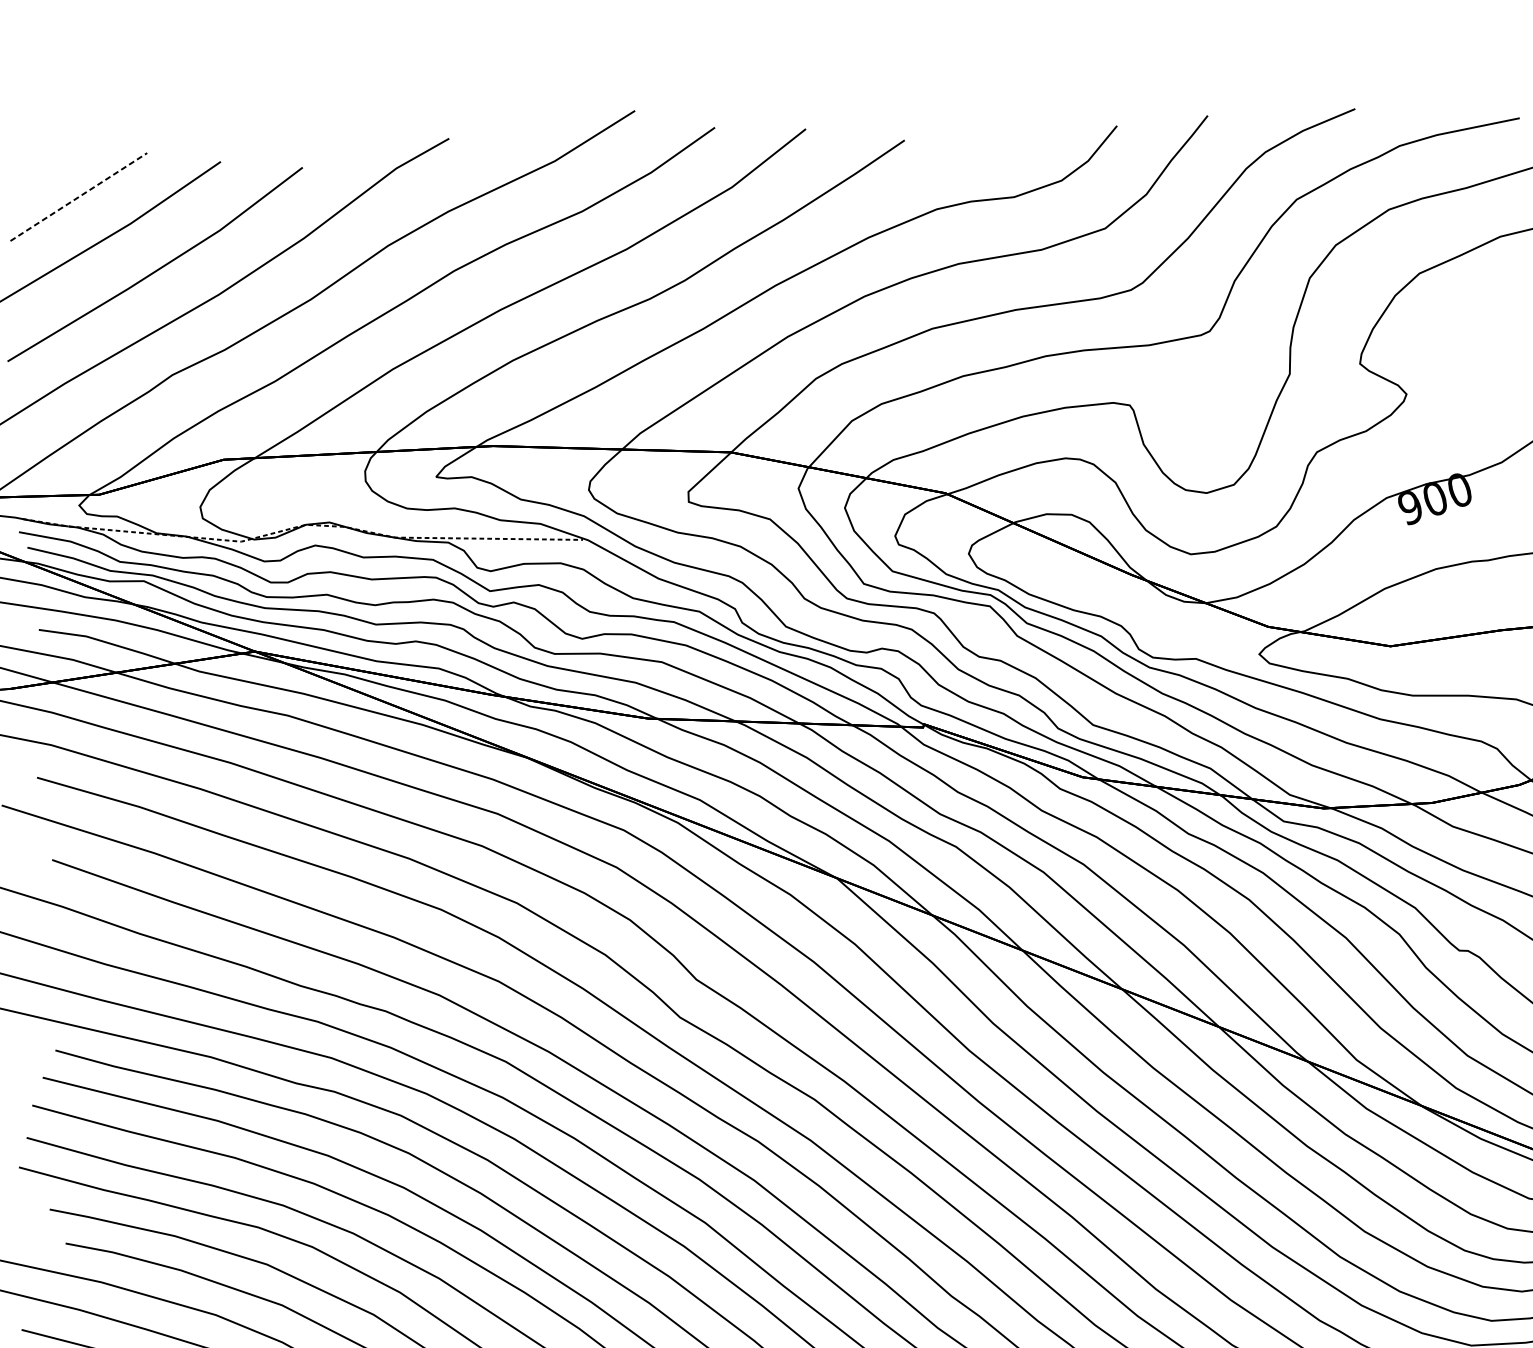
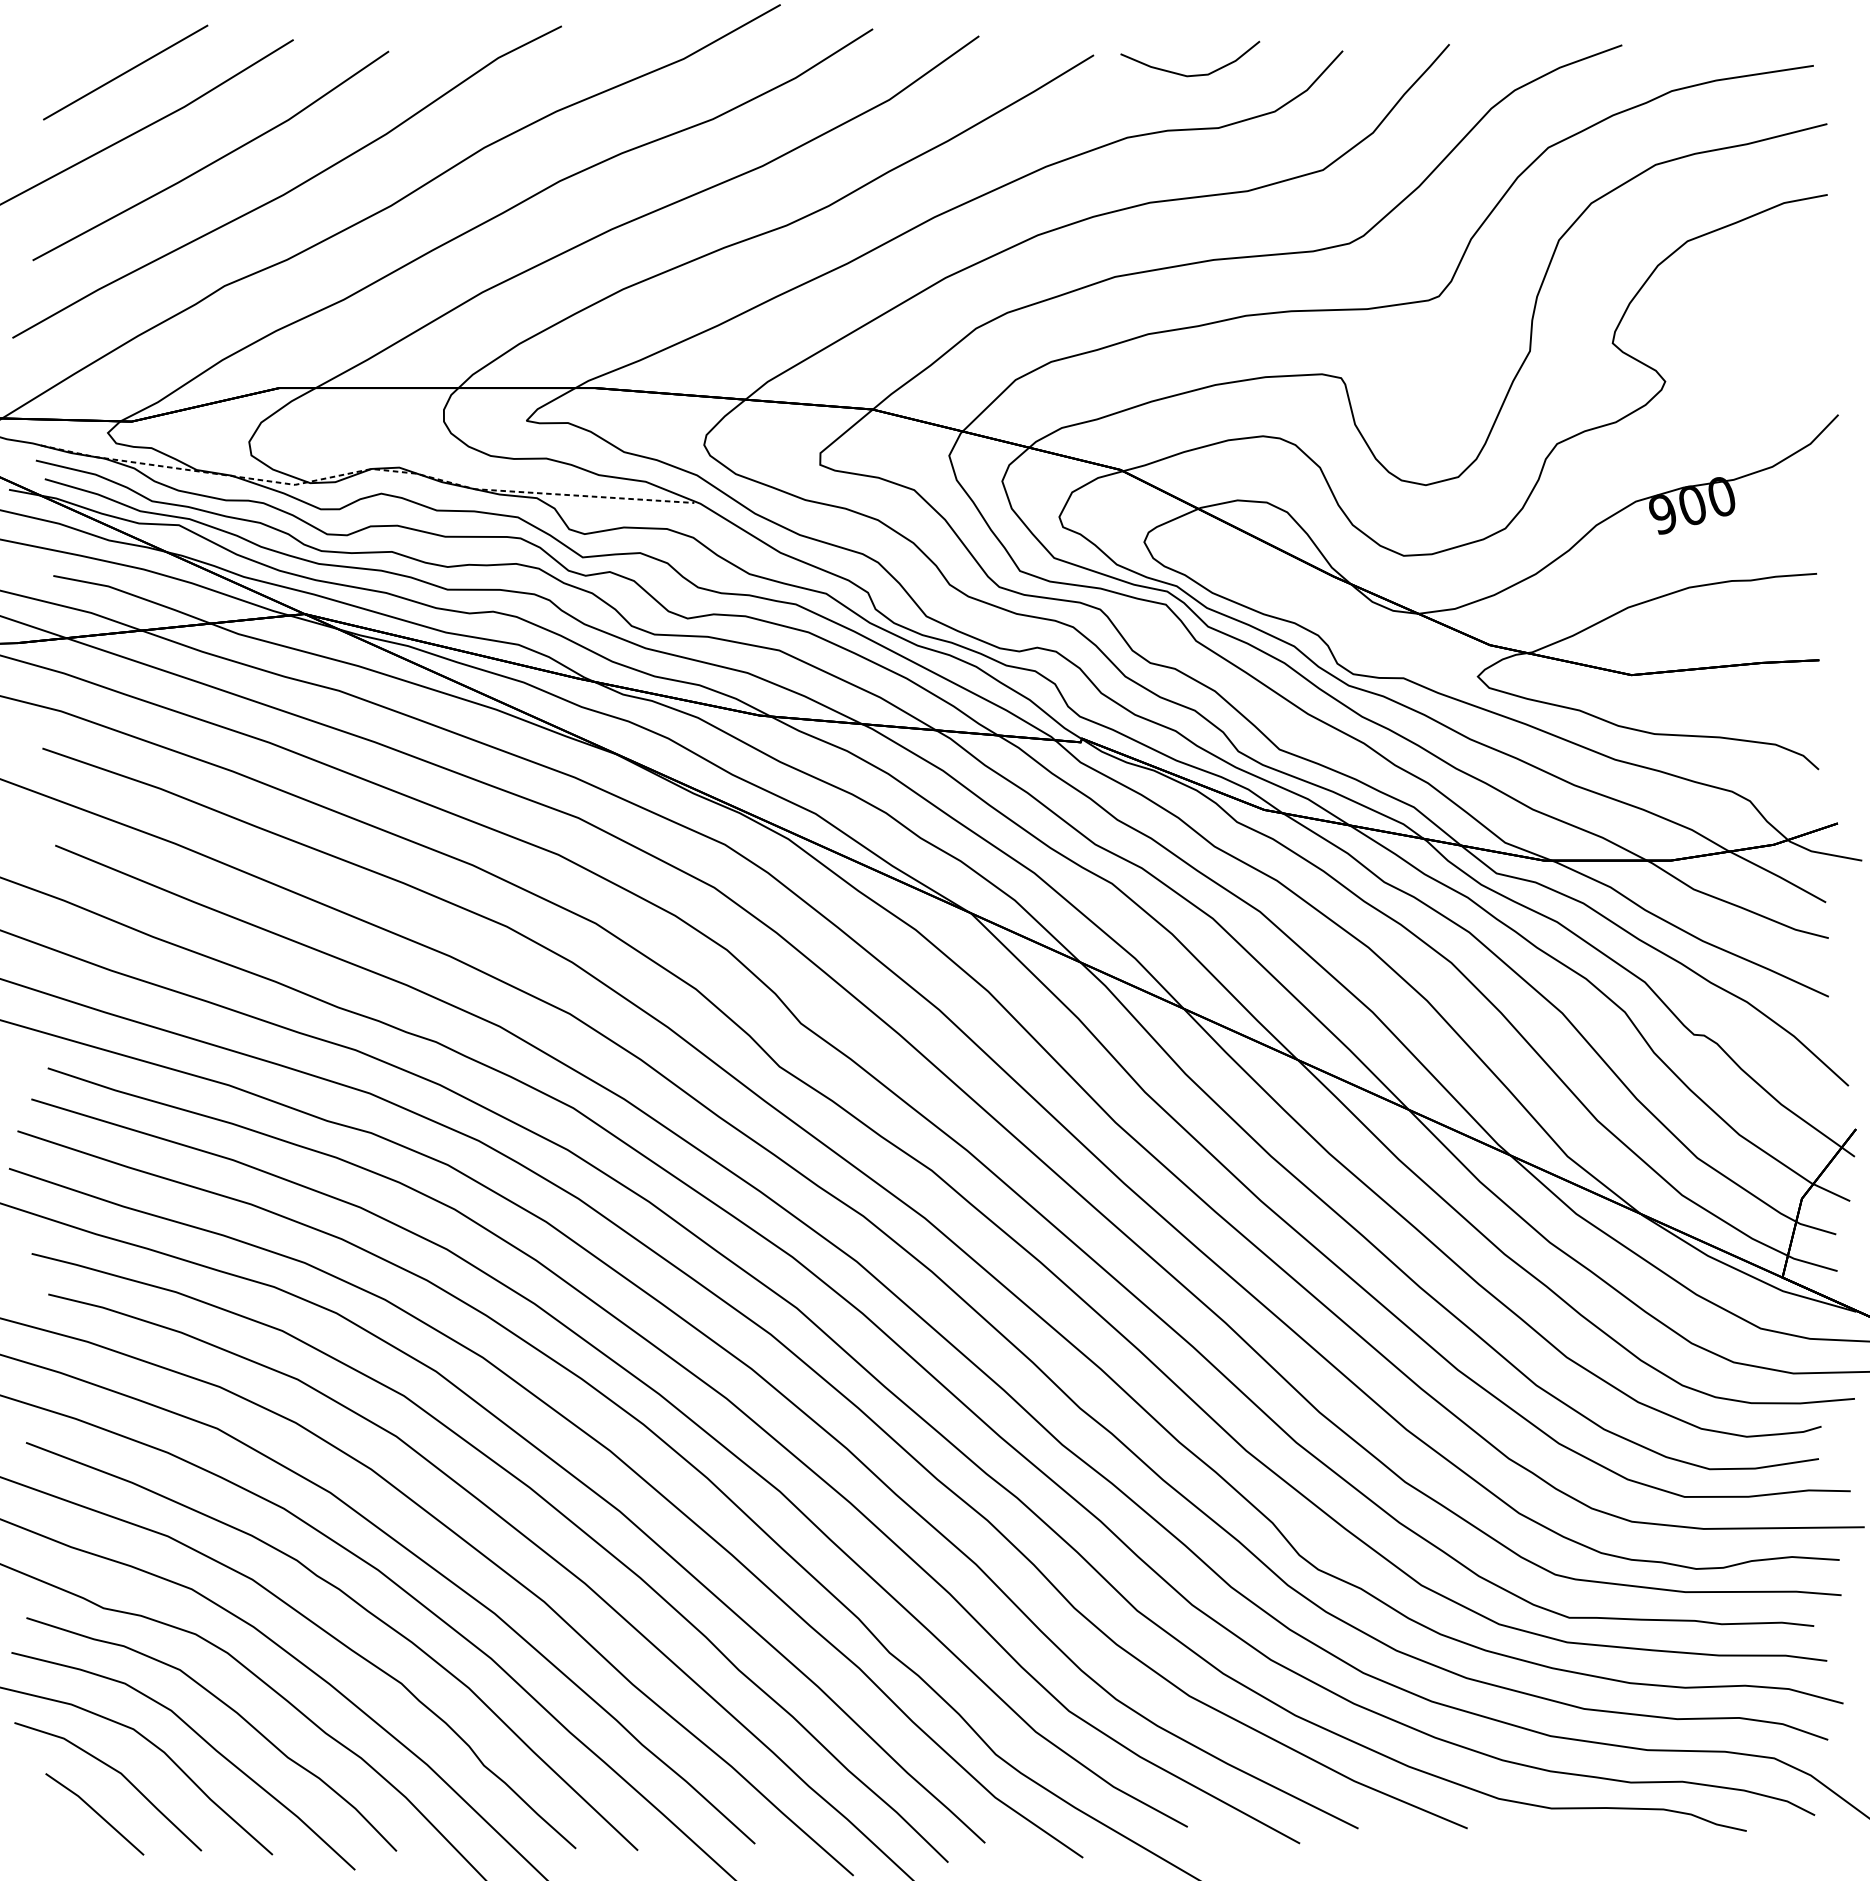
curve: (990, 152) -> (1193, 74), added
line: (79, 196) -> (126, 72), dashed -> solid

